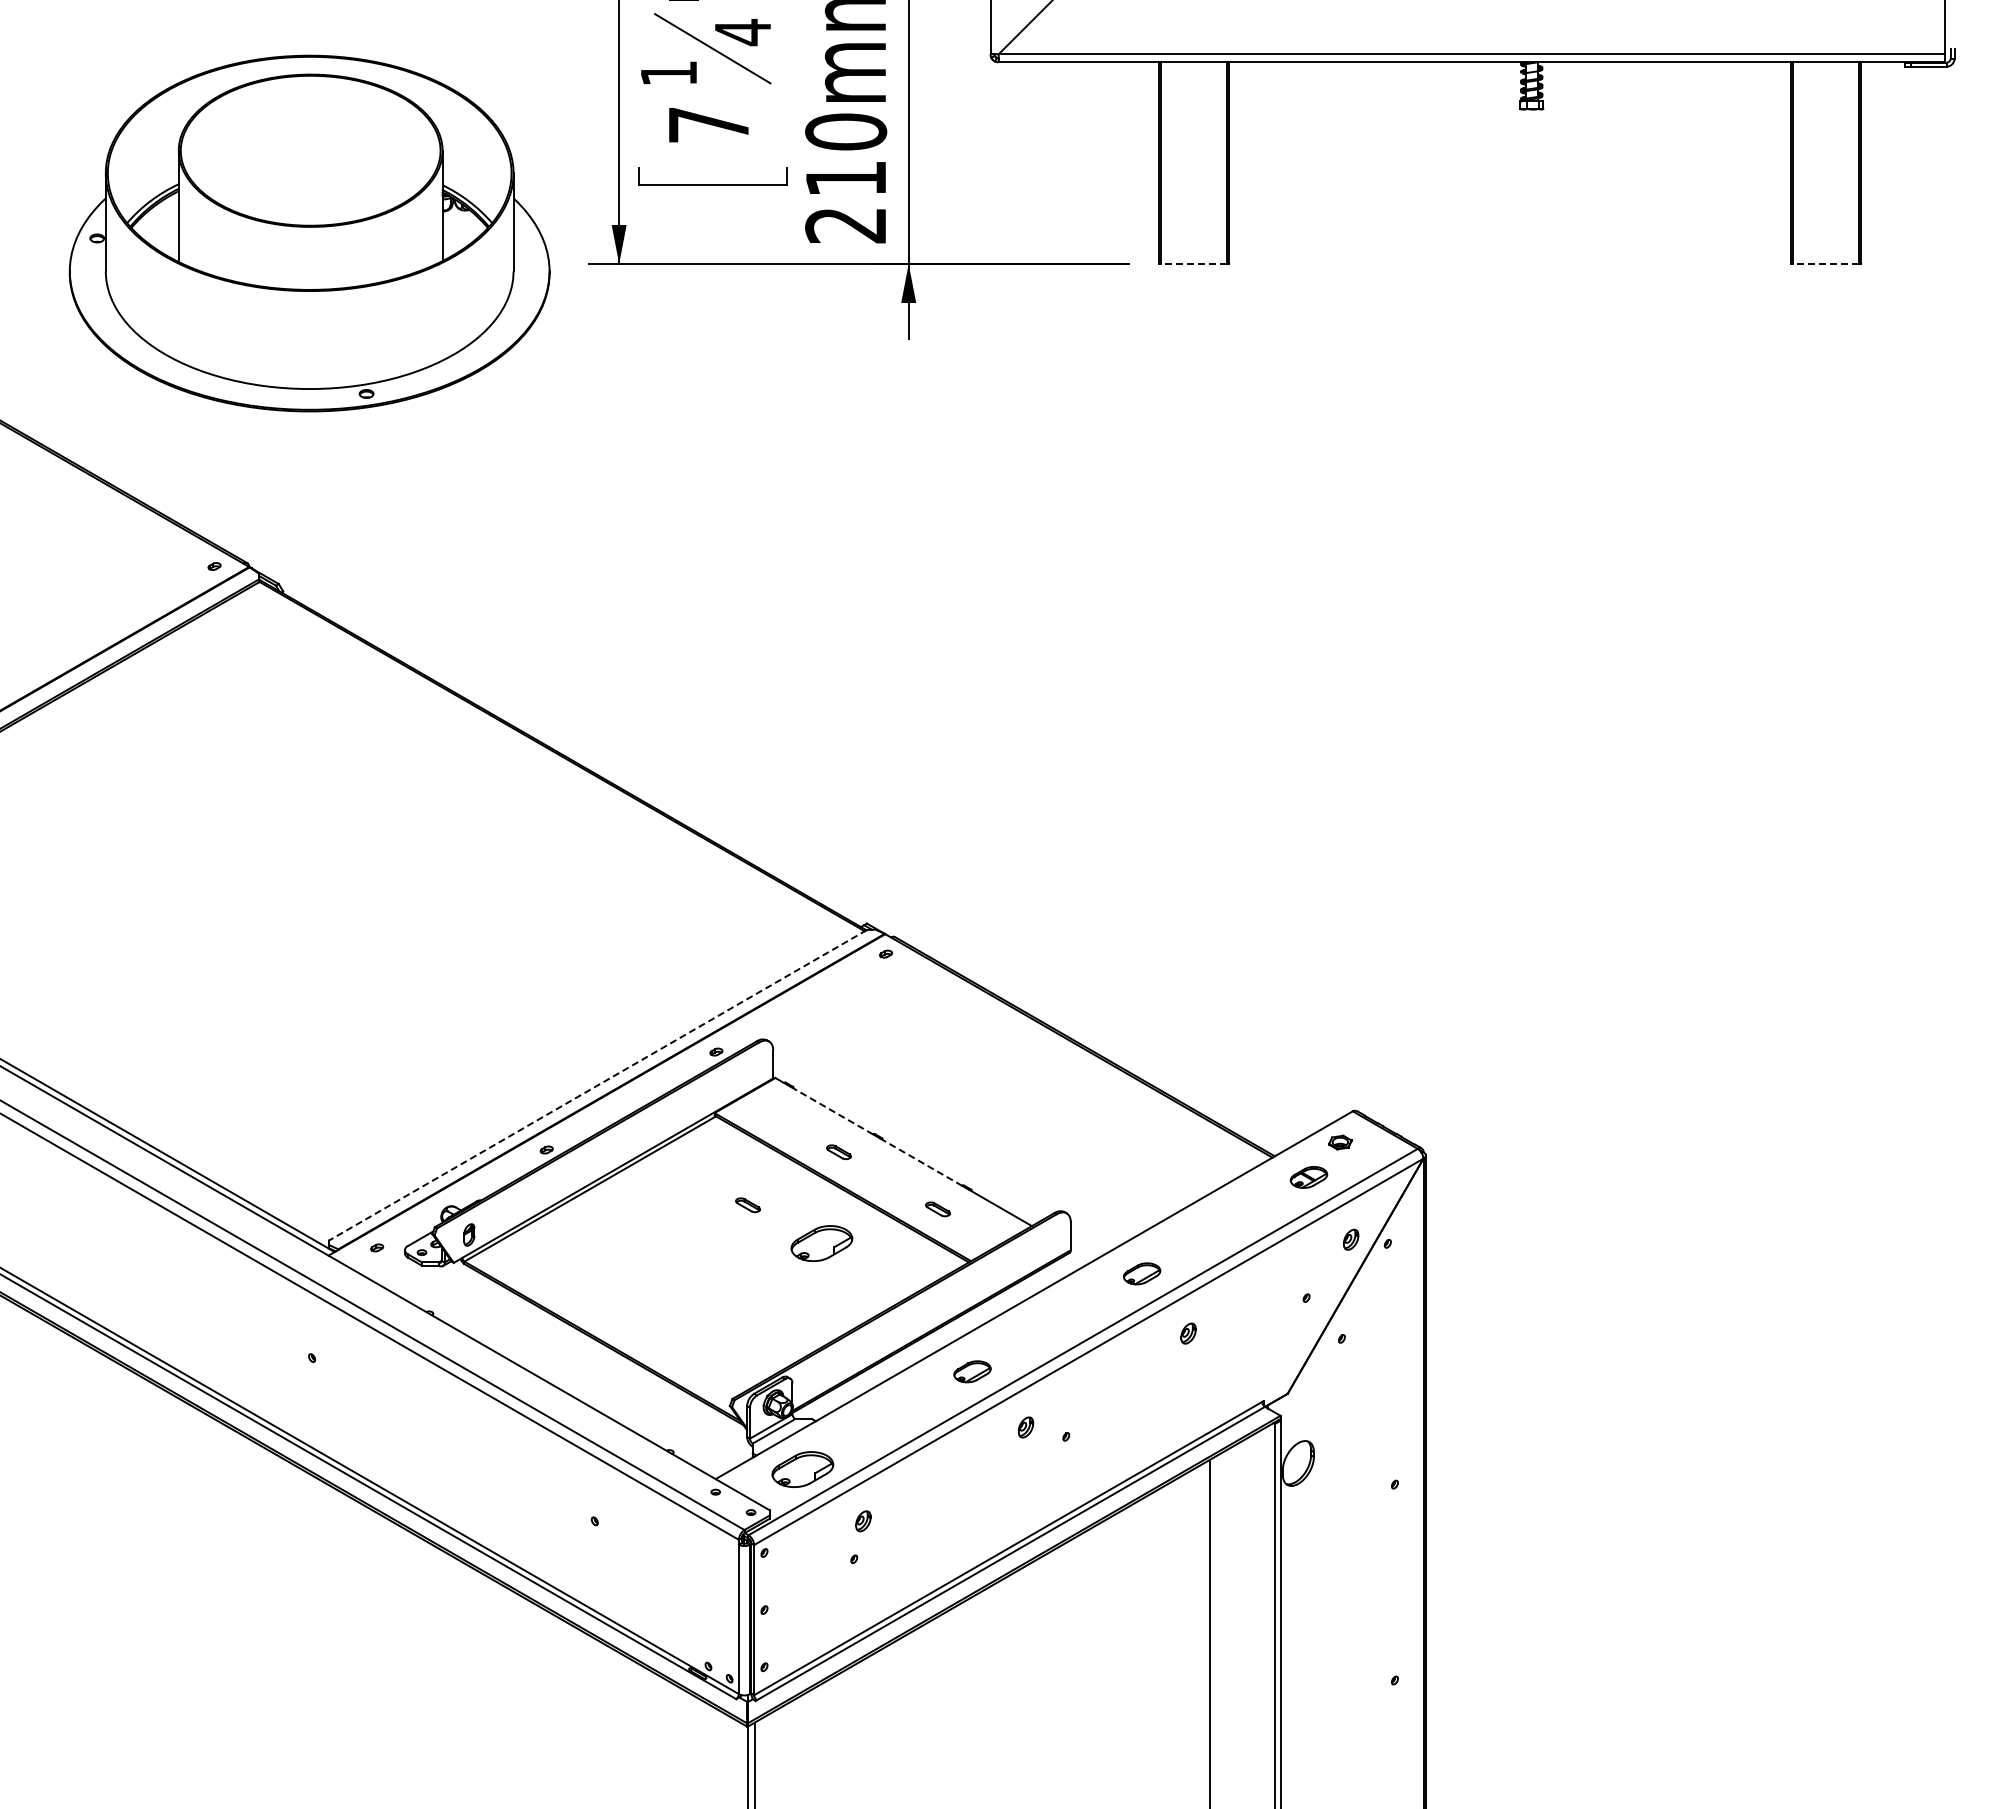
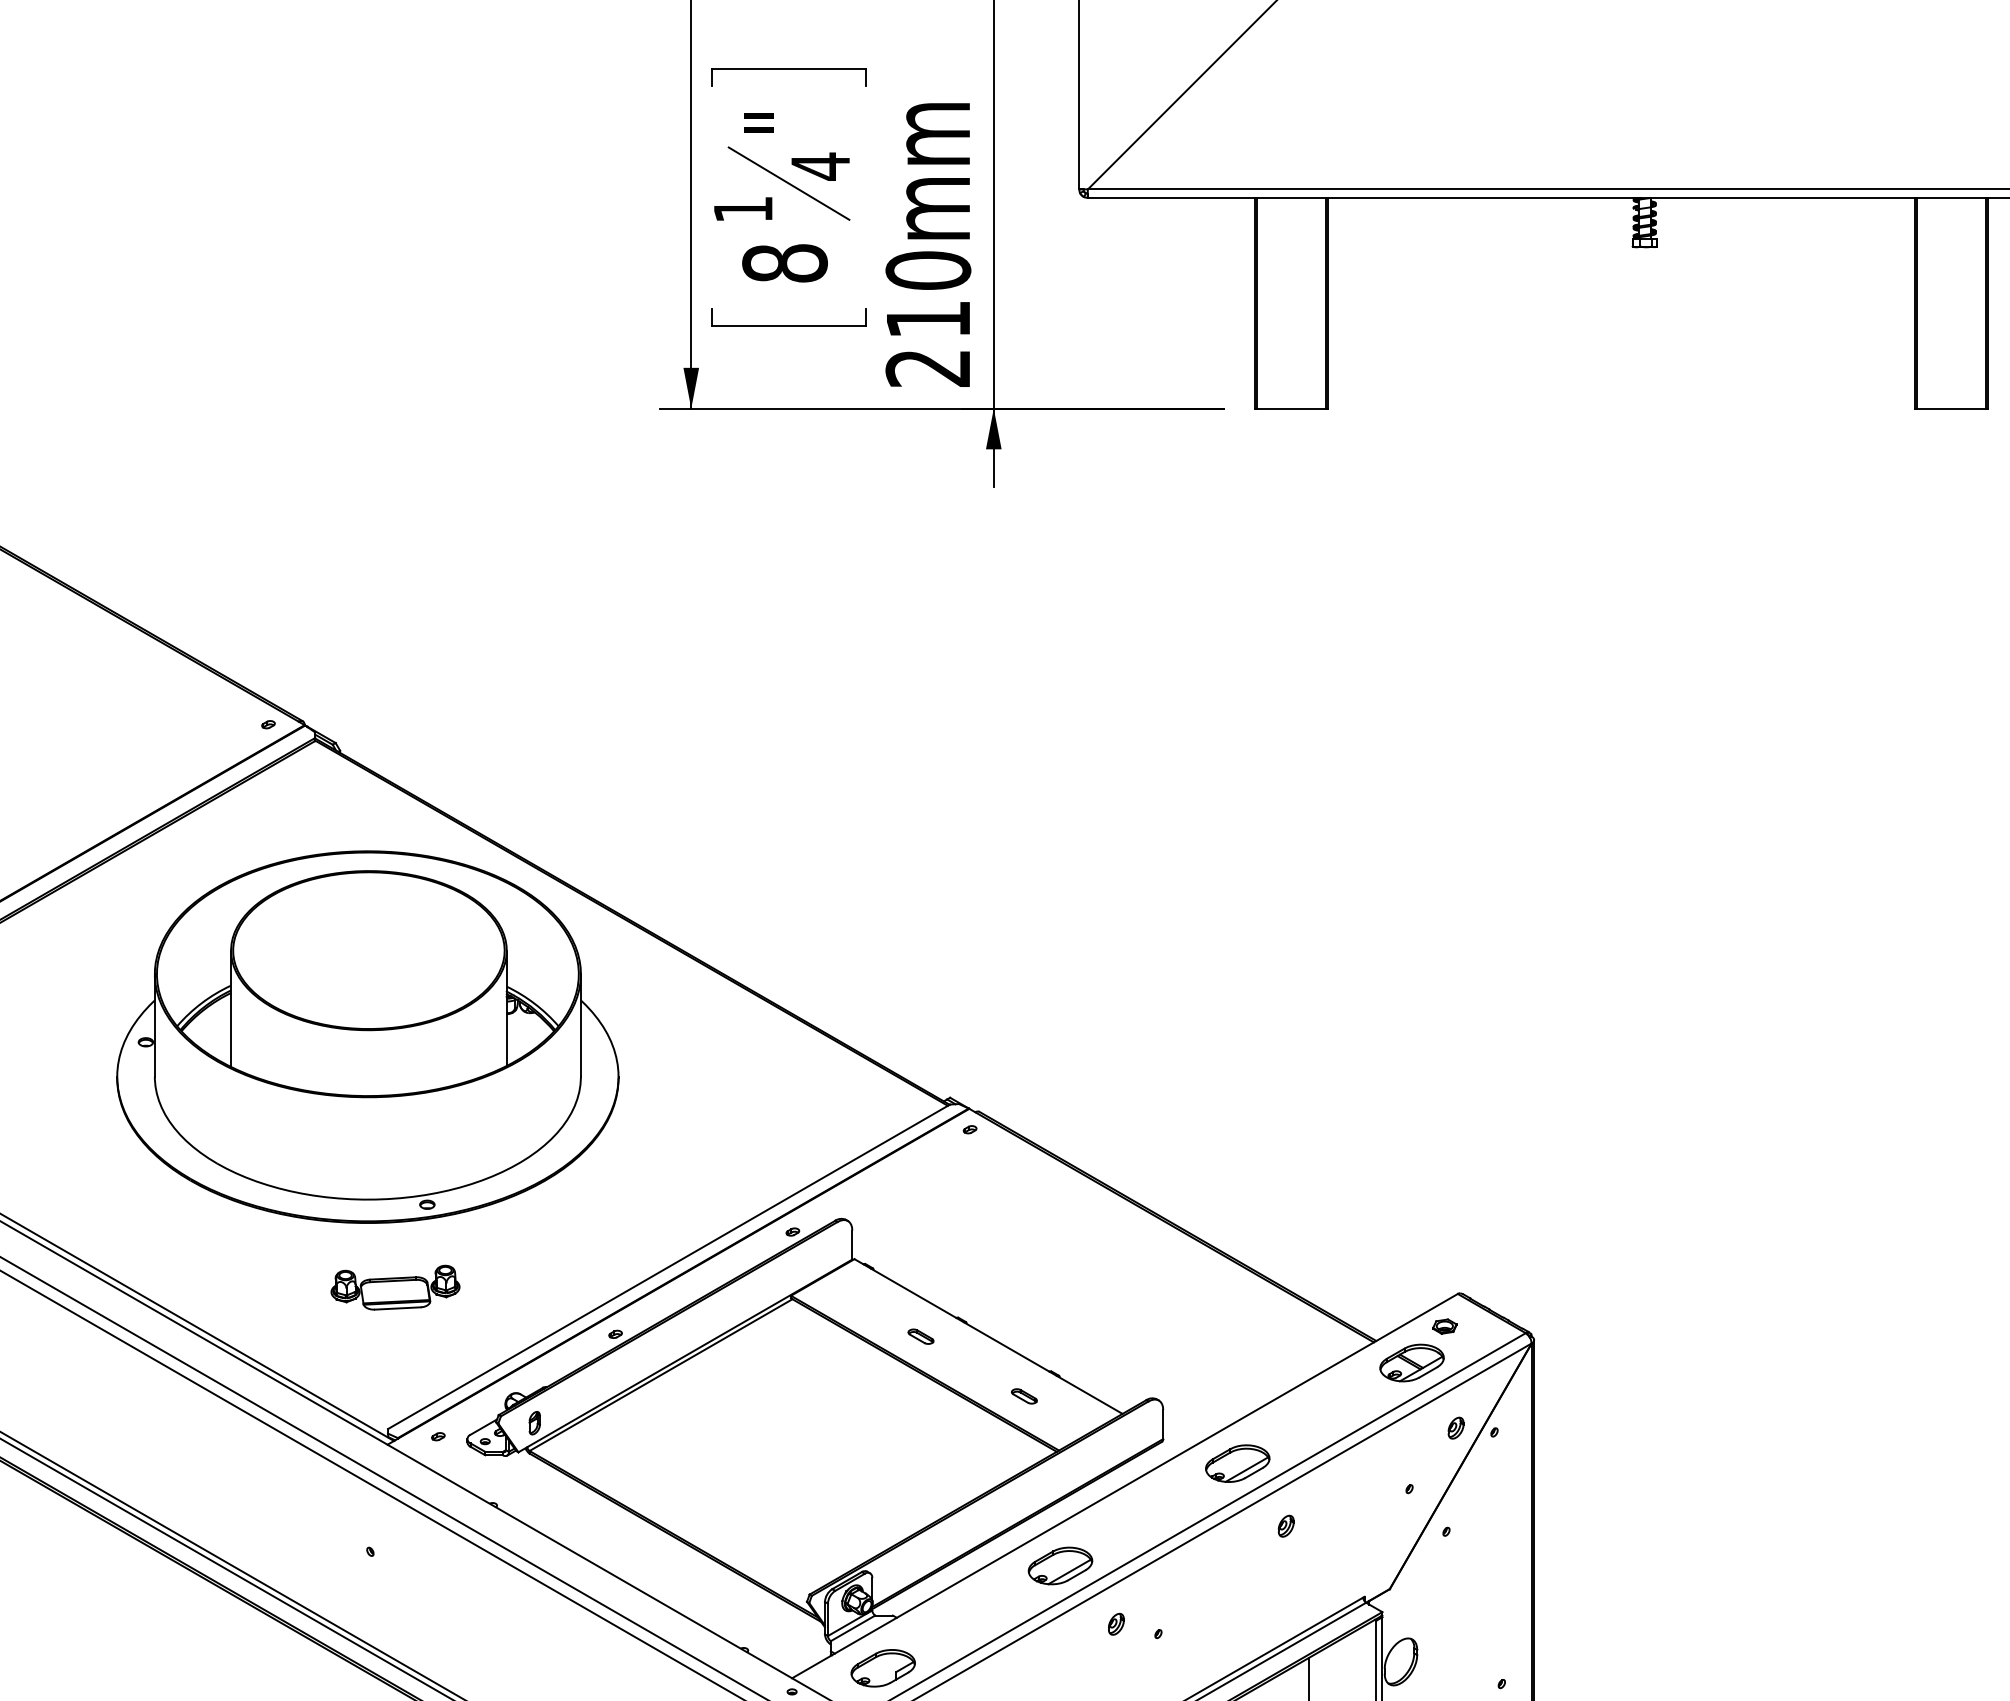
text: (708, 124) -> (784, 262), 7 -> 8
part: (309, 233) -> (367, 1037), moved
line: (1193, 264) -> (1291, 409), dashed -> solid
line: (1825, 264) -> (1951, 409), dashed -> solid
line: (597, 1085) -> (668, 1266), dashed -> solid
part: (336, 1105) -> (395, 1287), added
line: (832, 1110) -> (914, 1293), dashed -> solid
line: (921, 1162) -> (1007, 1347), dashed -> solid
part: (1308, 1177) -> (1411, 1363), size x1.67
part: (747, 1205) -> (825, 1392), removed
part: (821, 1243) -> (902, 1432), removed
part: (1141, 1273) -> (1237, 1463), size x1.67
part: (972, 1371) -> (1060, 1565), size x1.67

